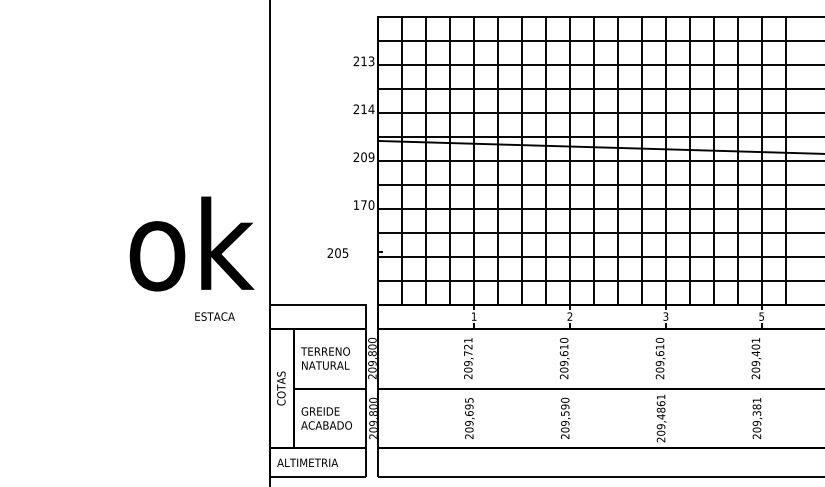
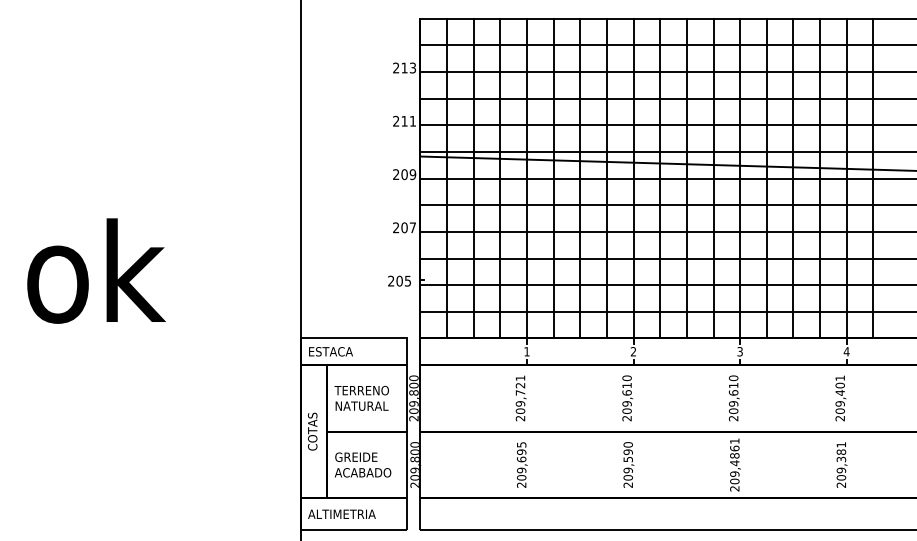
text: (371, 109) -> (412, 121), 214 -> 211
text: (363, 204) -> (404, 227), 170 -> 207
text: (192, 243) -> (96, 270), moved
text: (337, 252) -> (399, 280), moved
text: (214, 316) -> (330, 351), moved
text: (761, 316) -> (846, 351), 5 -> 4

